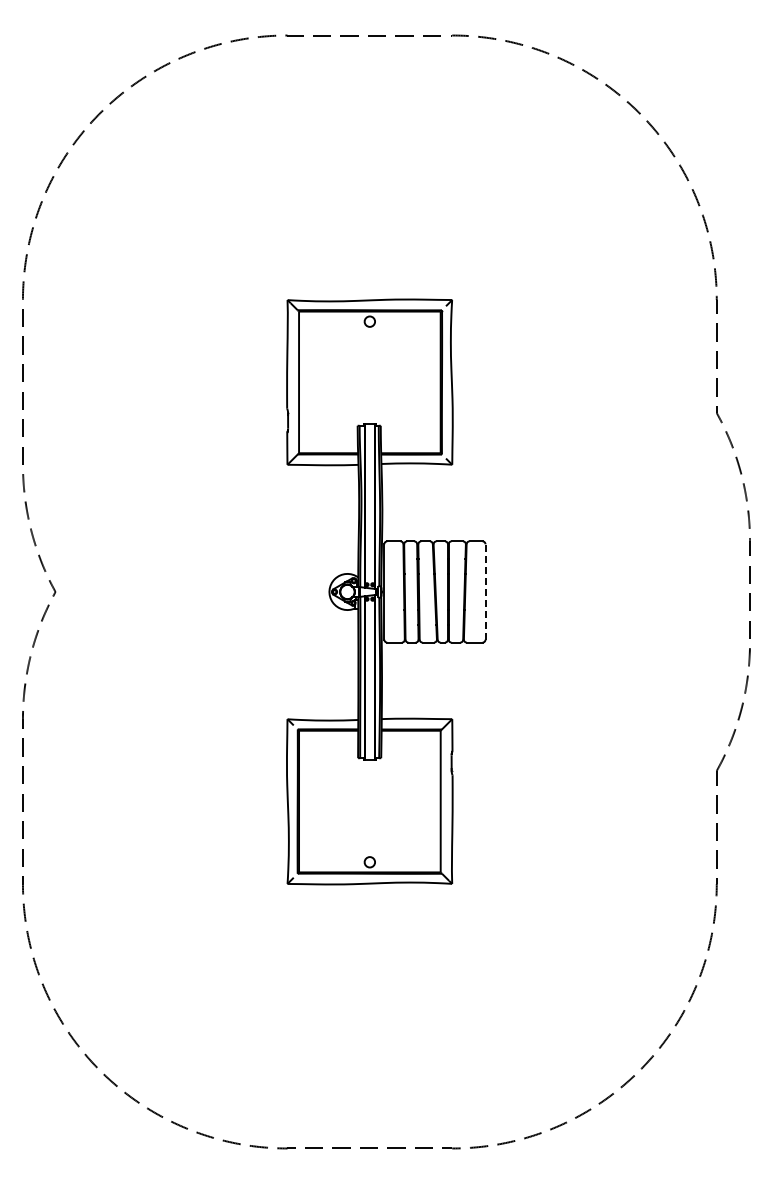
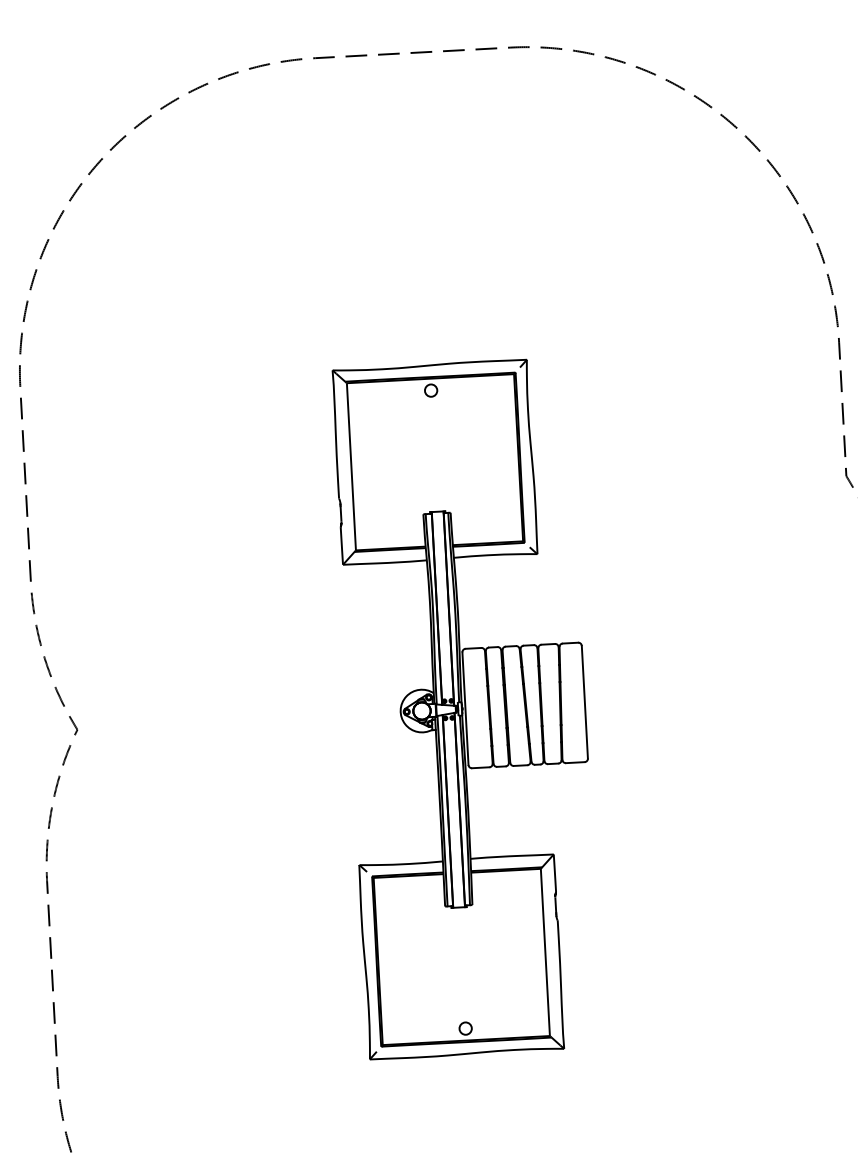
line: (485, 592) -> (584, 702), dashed -> solid

